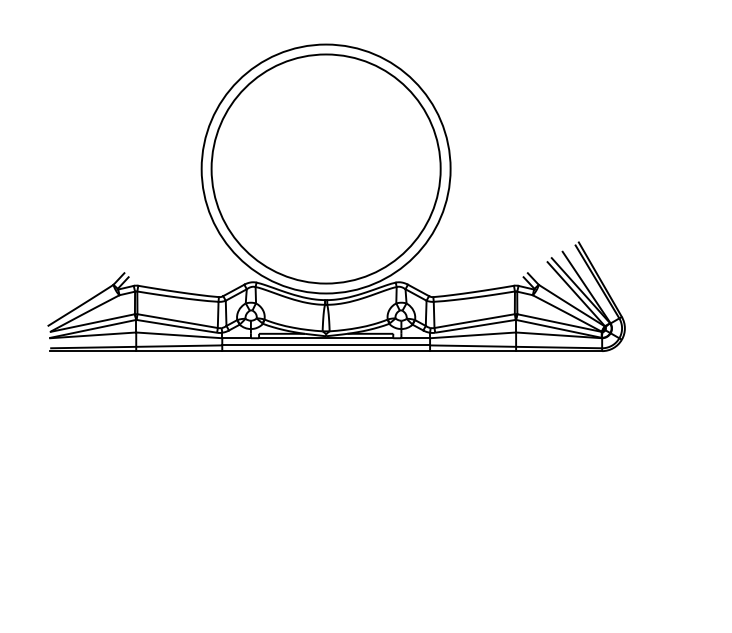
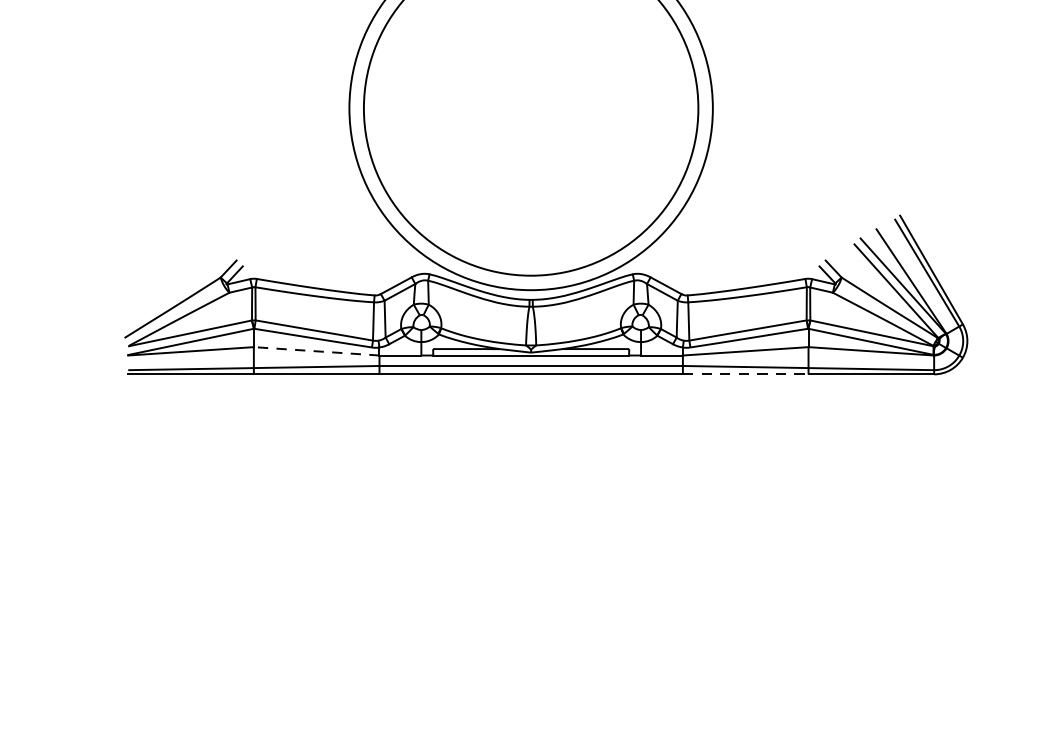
line: (178, 335) -> (315, 351), solid -> dashed
line: (473, 351) -> (746, 374), solid -> dashed

